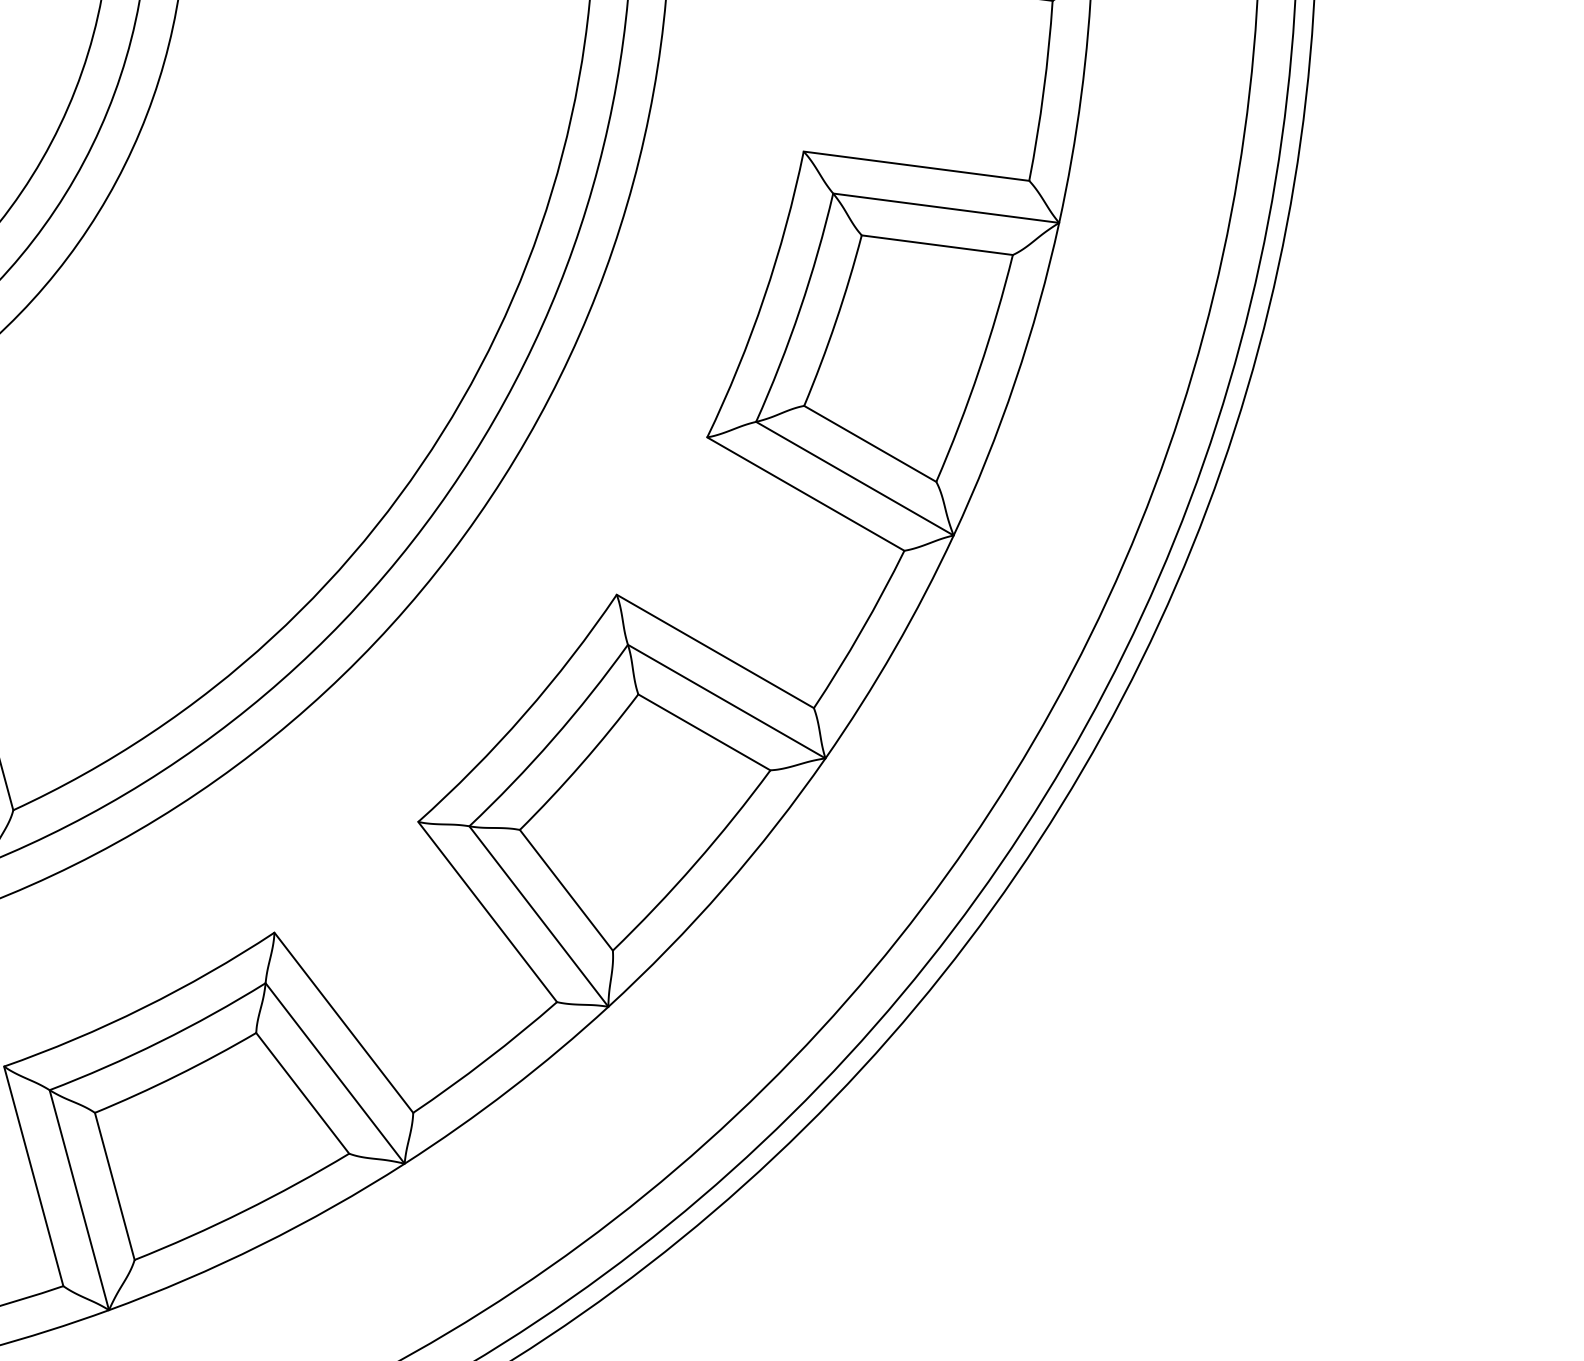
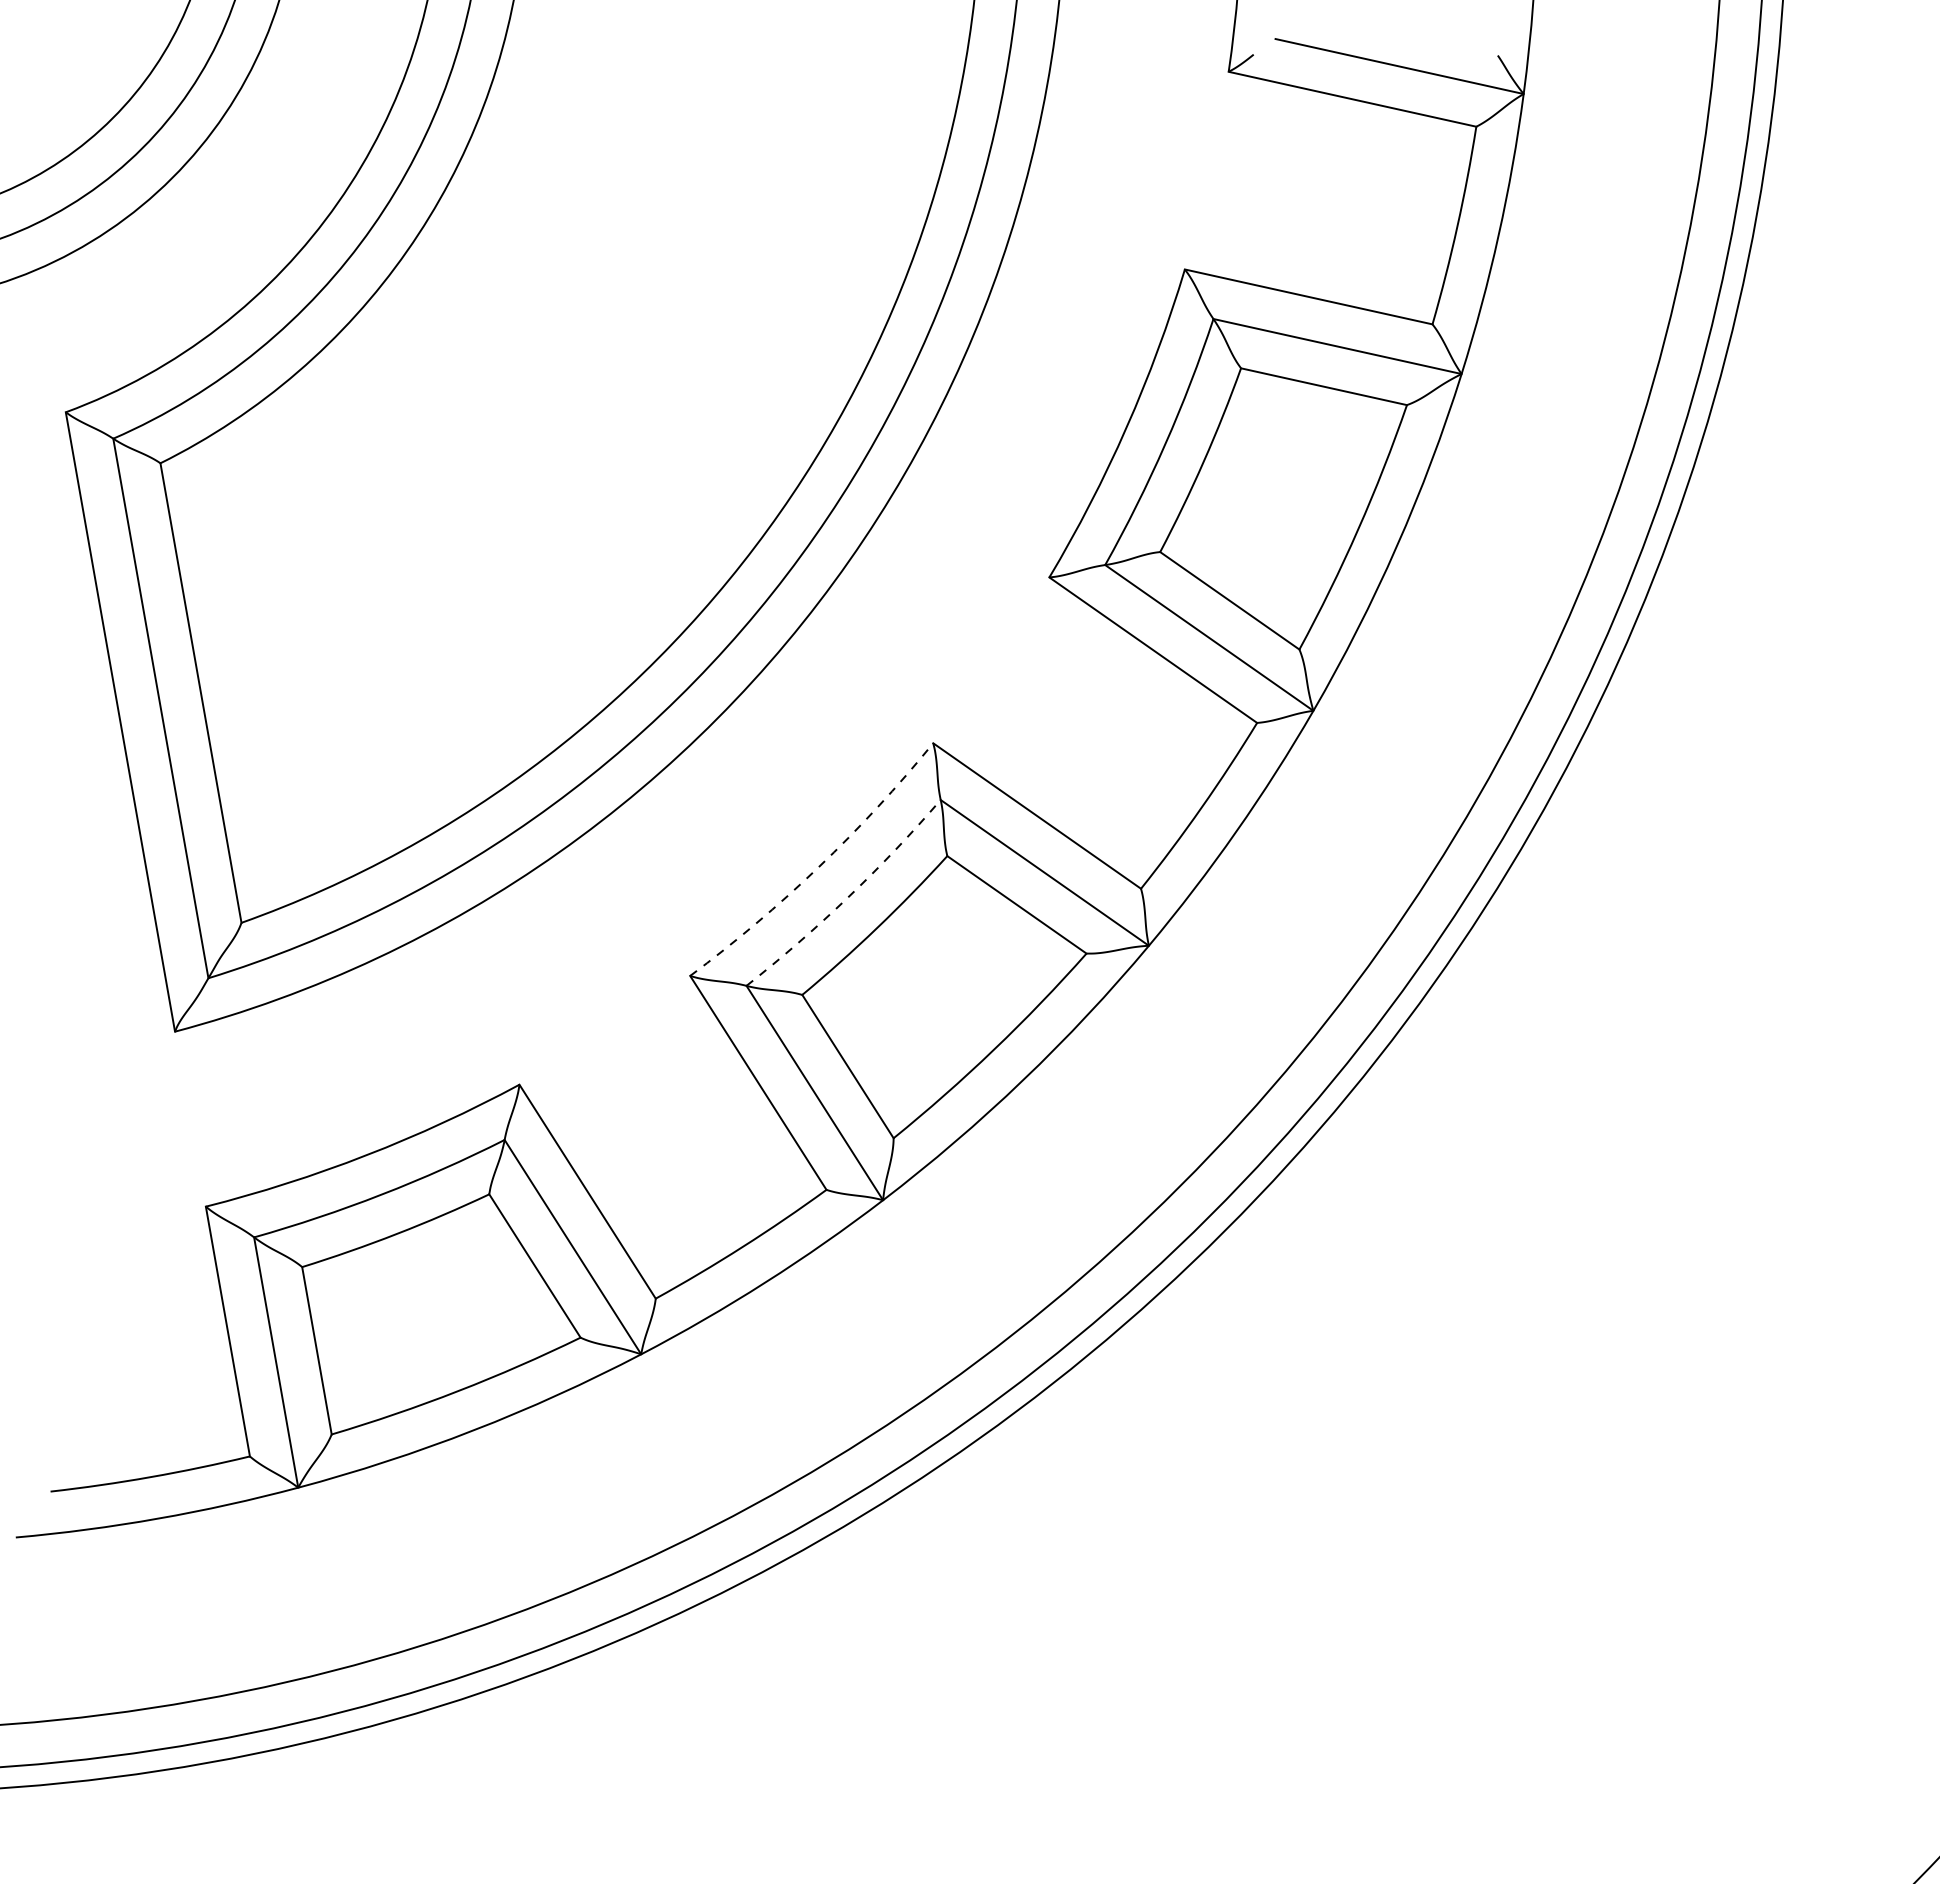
arc: (524, 714) -> (818, 867), solid -> dashed
arc: (553, 739) -> (848, 897), solid -> dashed

